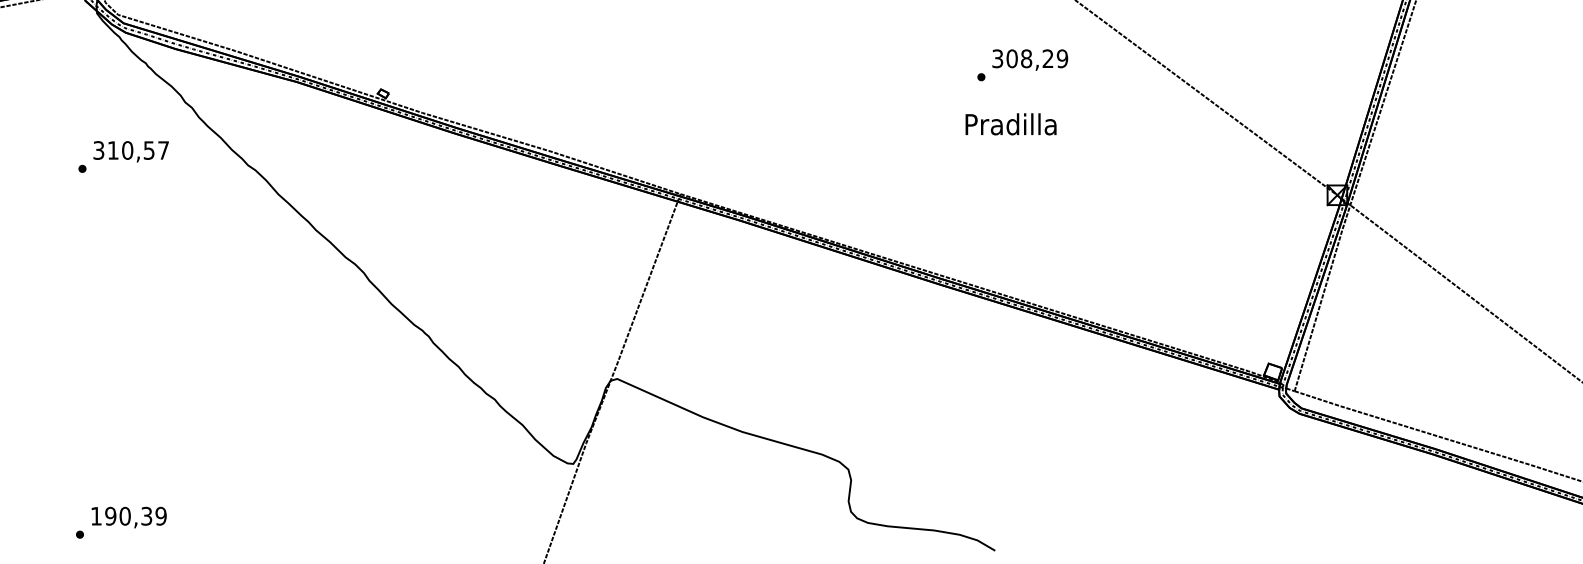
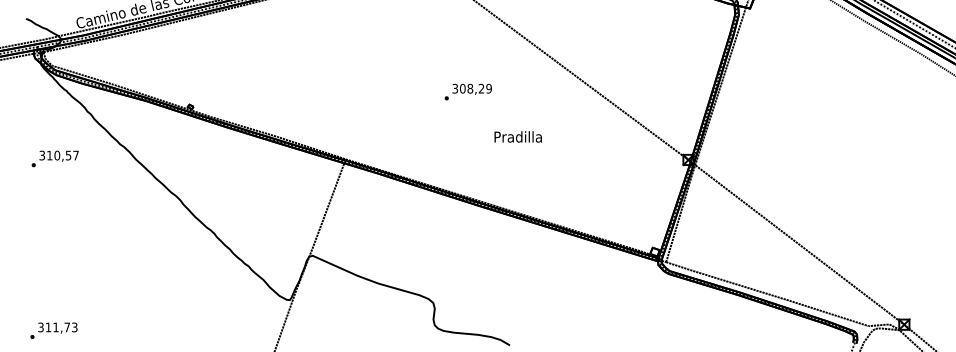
text: (1021, 64) -> (467, 91), moved
text: (1009, 123) -> (517, 136), moved
text: (122, 156) -> (54, 158), moved
text: (128, 516) -> (57, 327), 190,39 -> 311,73

